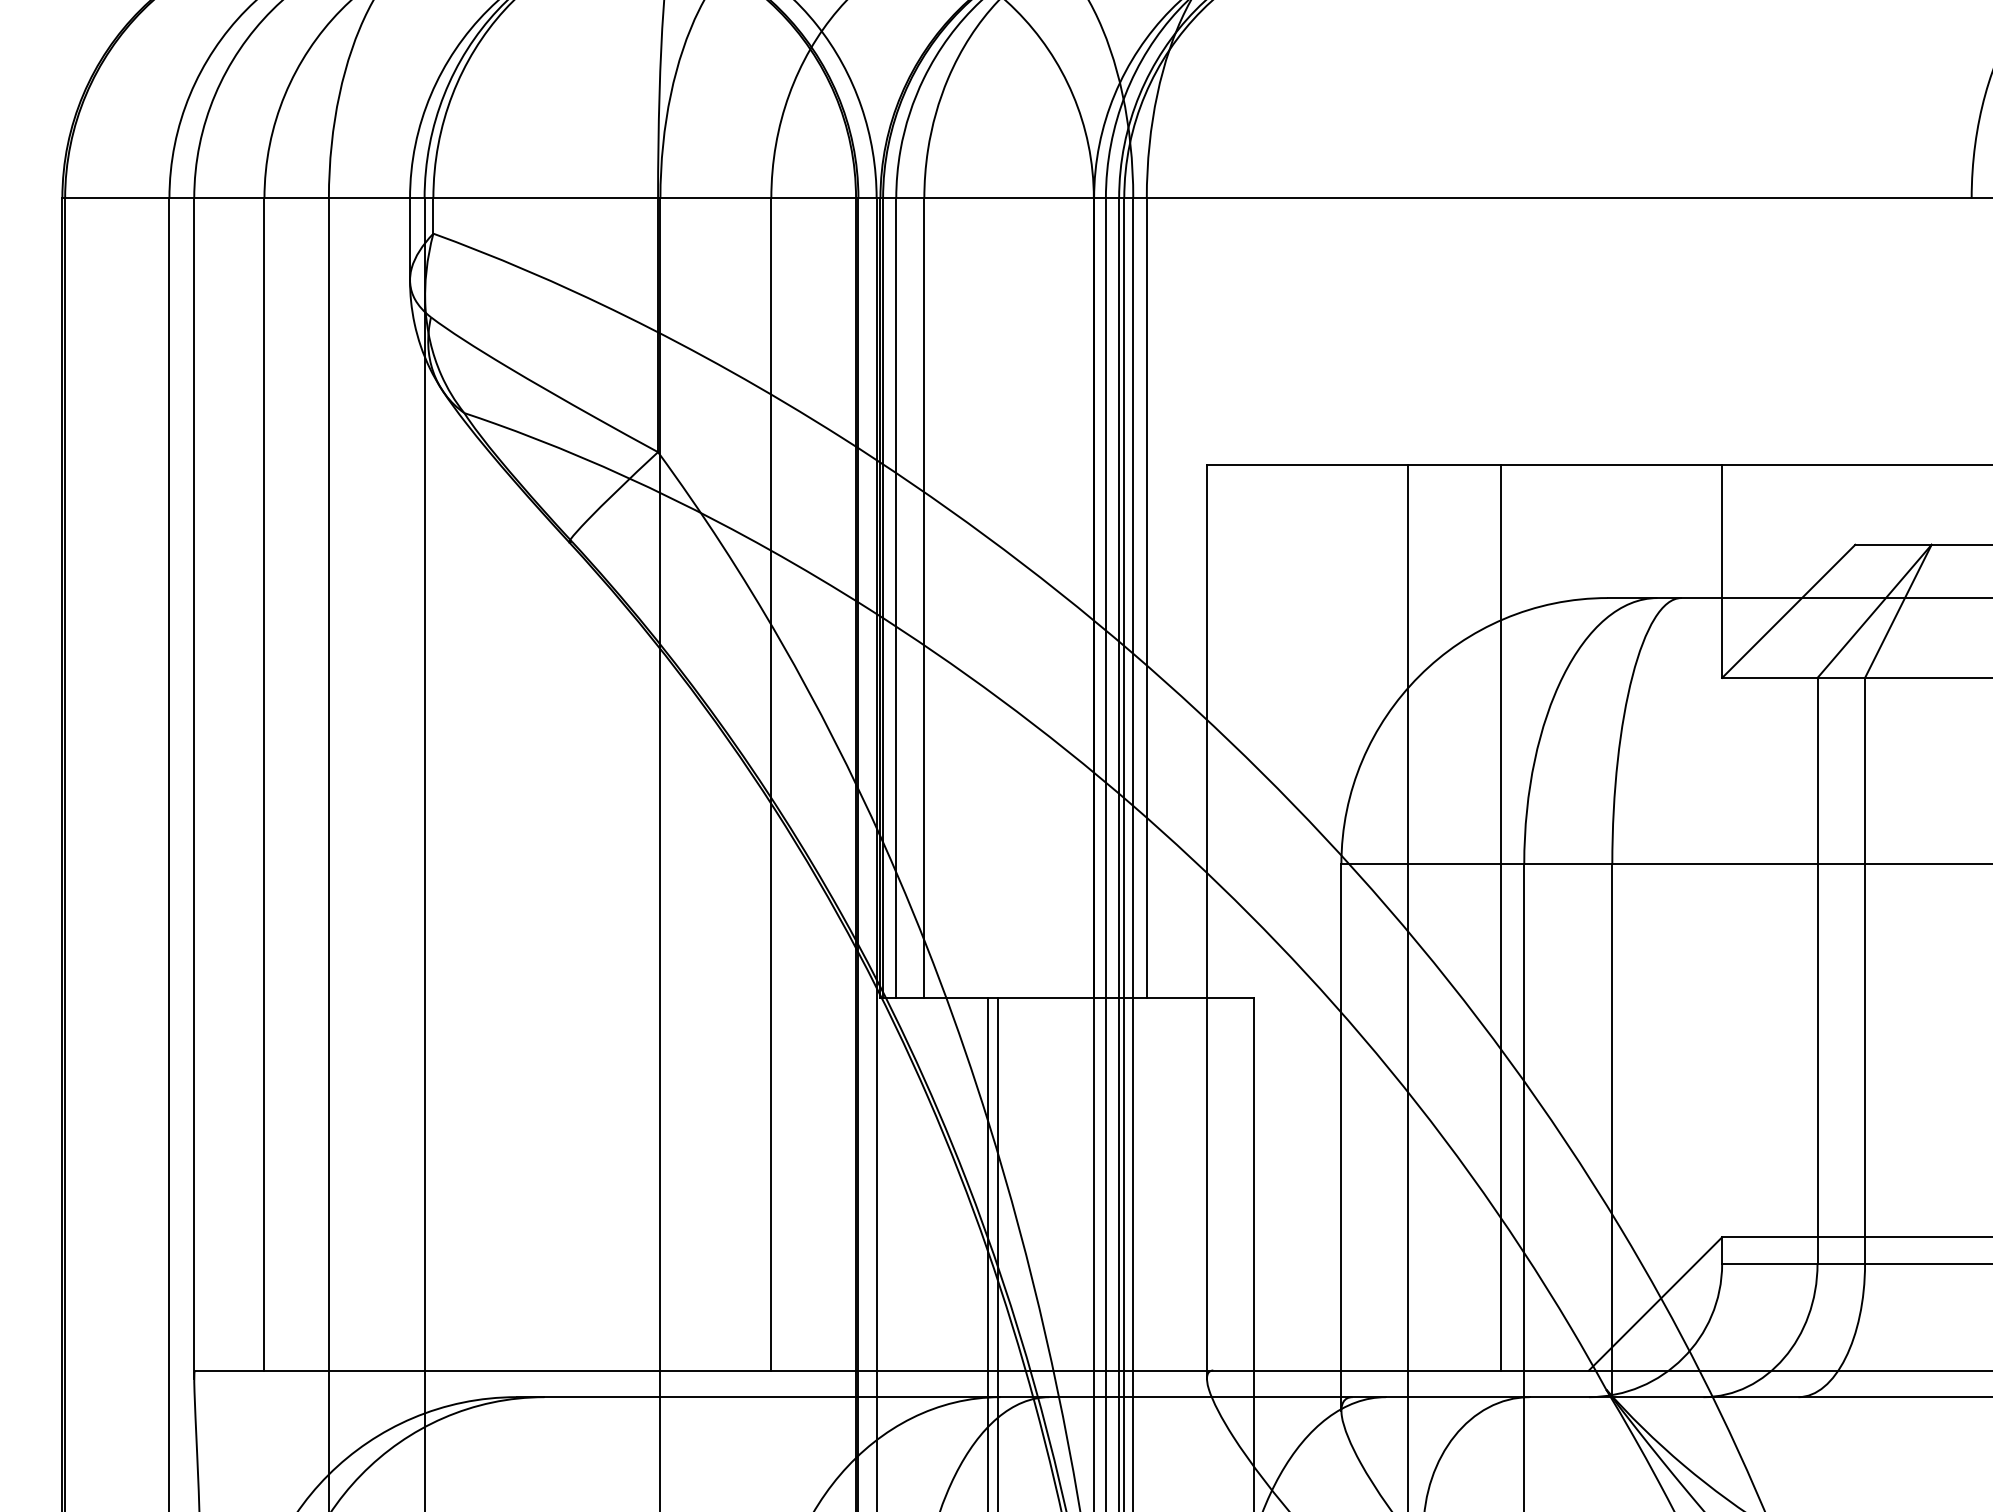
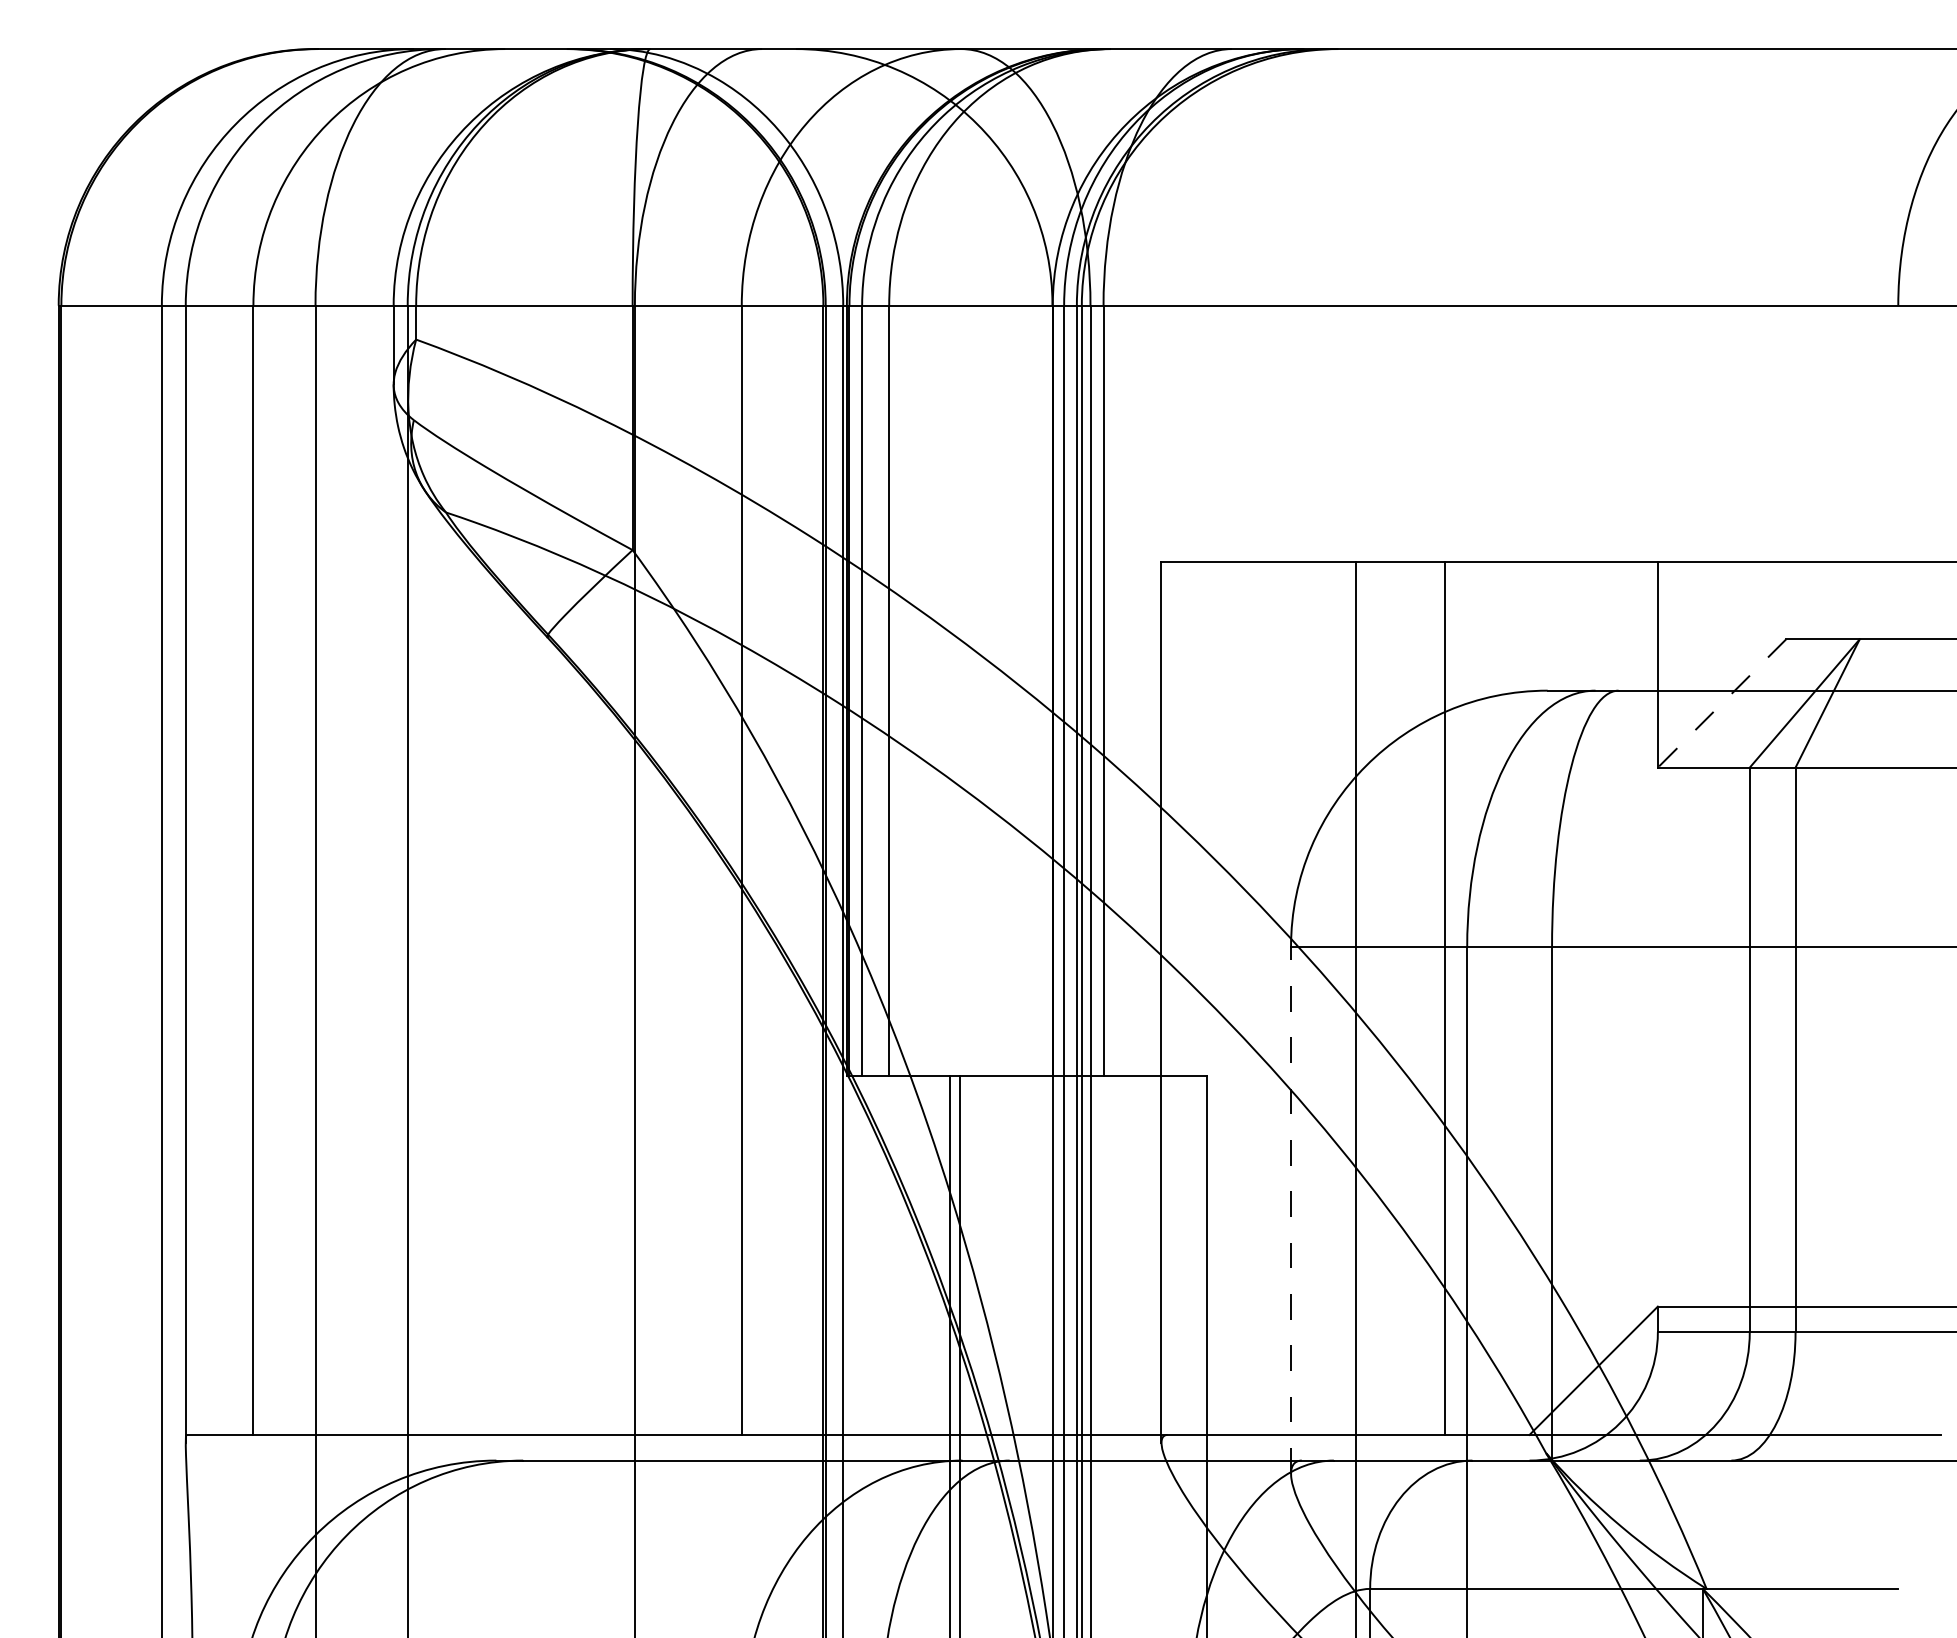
line: (1789, 611) -> (1722, 703), solid -> dashed
line: (1341, 1136) -> (1291, 1209), solid -> dashed

